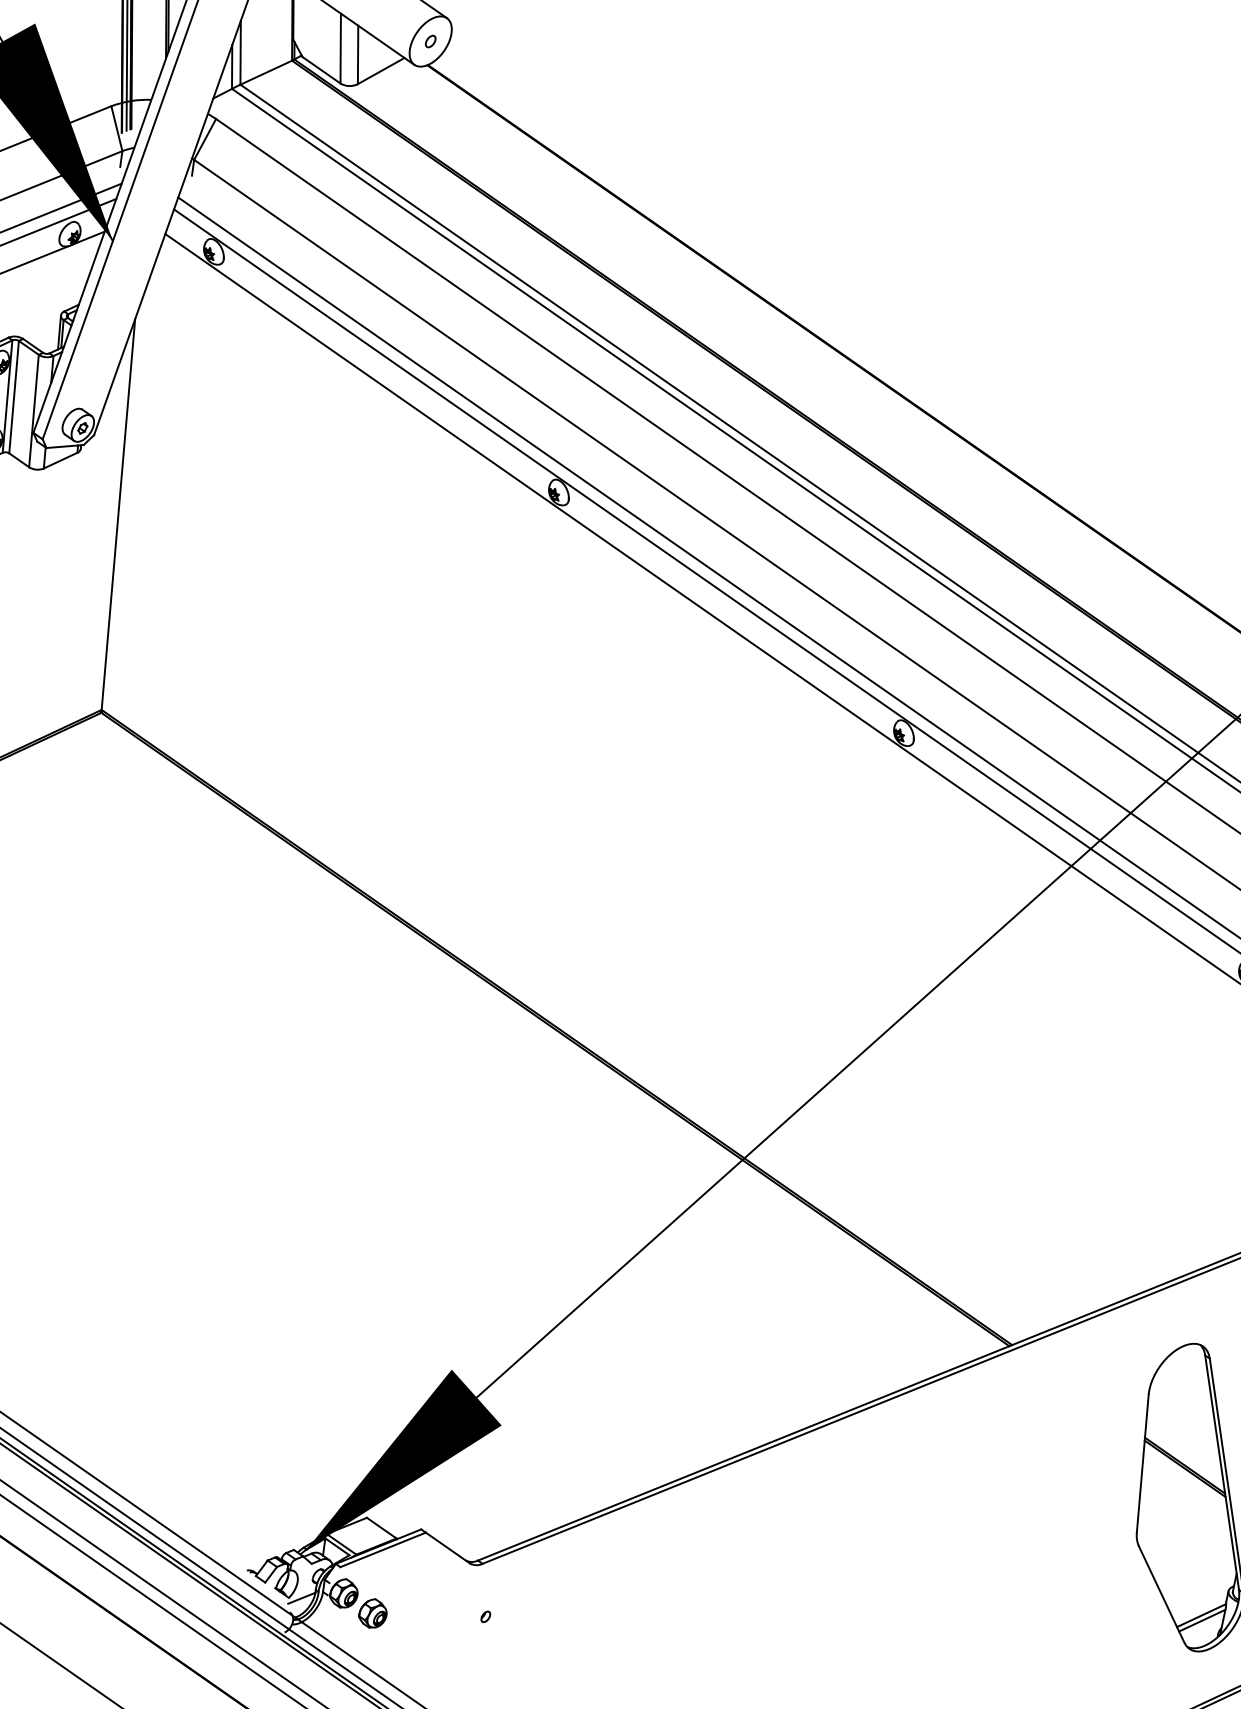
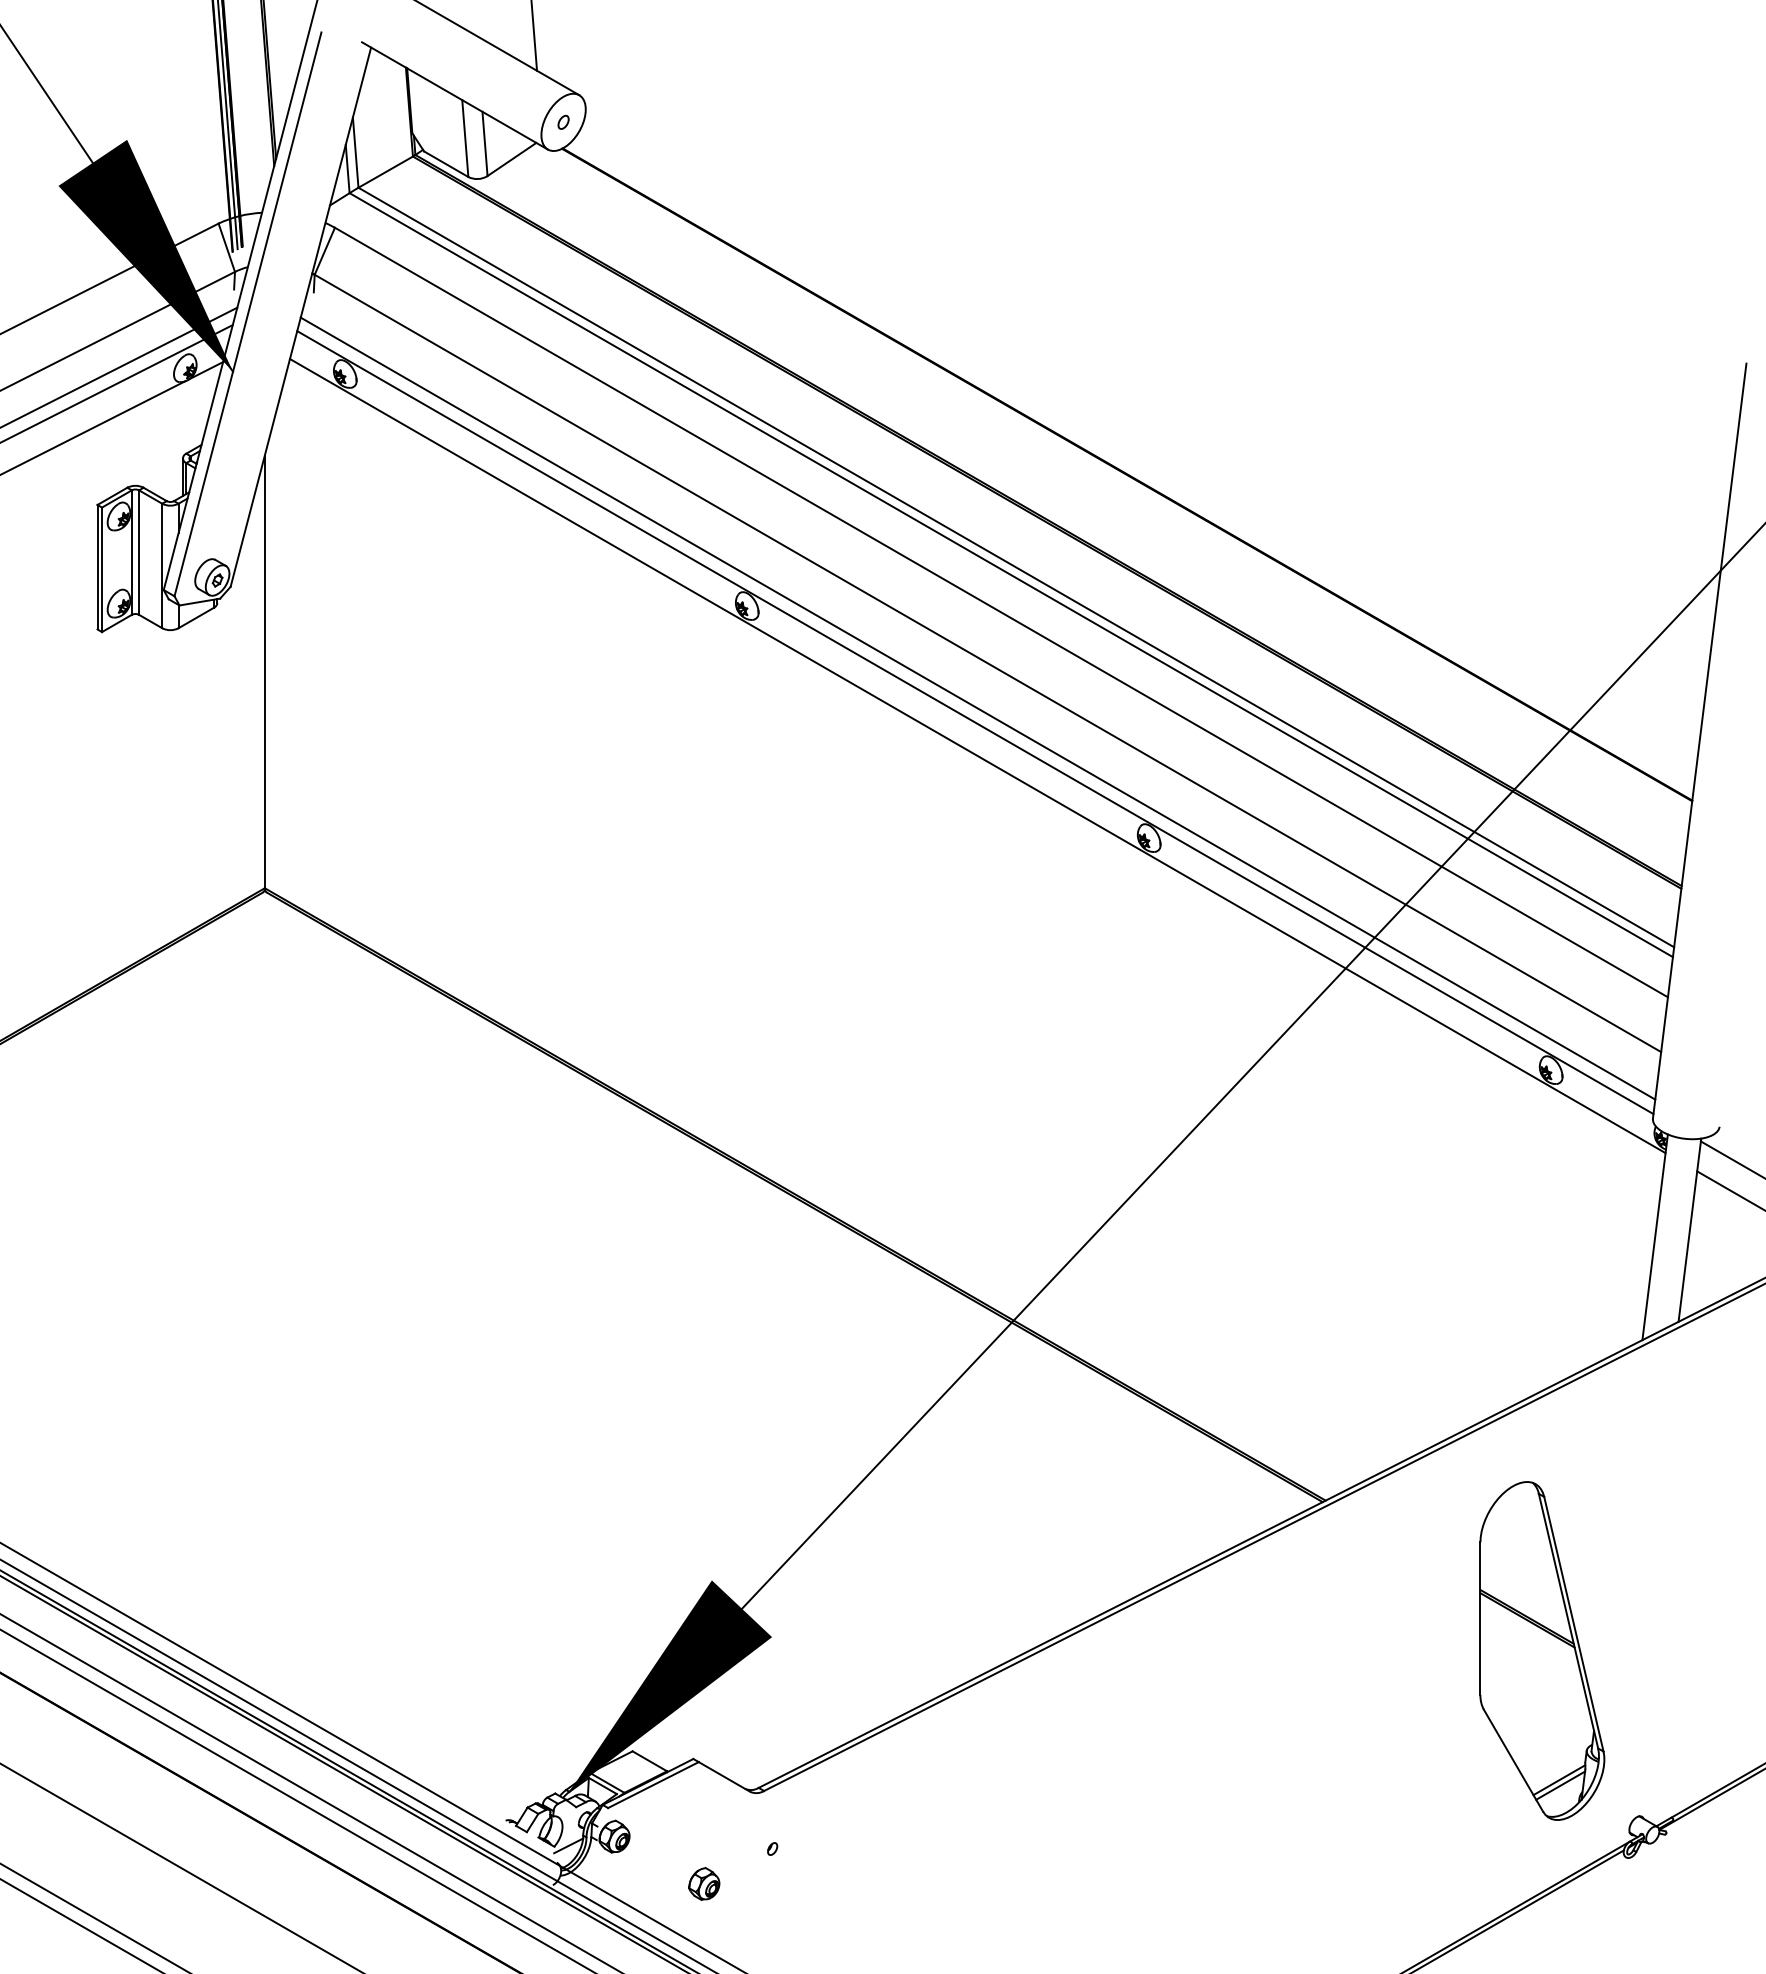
part: (373, 1613) -> (704, 1883), moved

